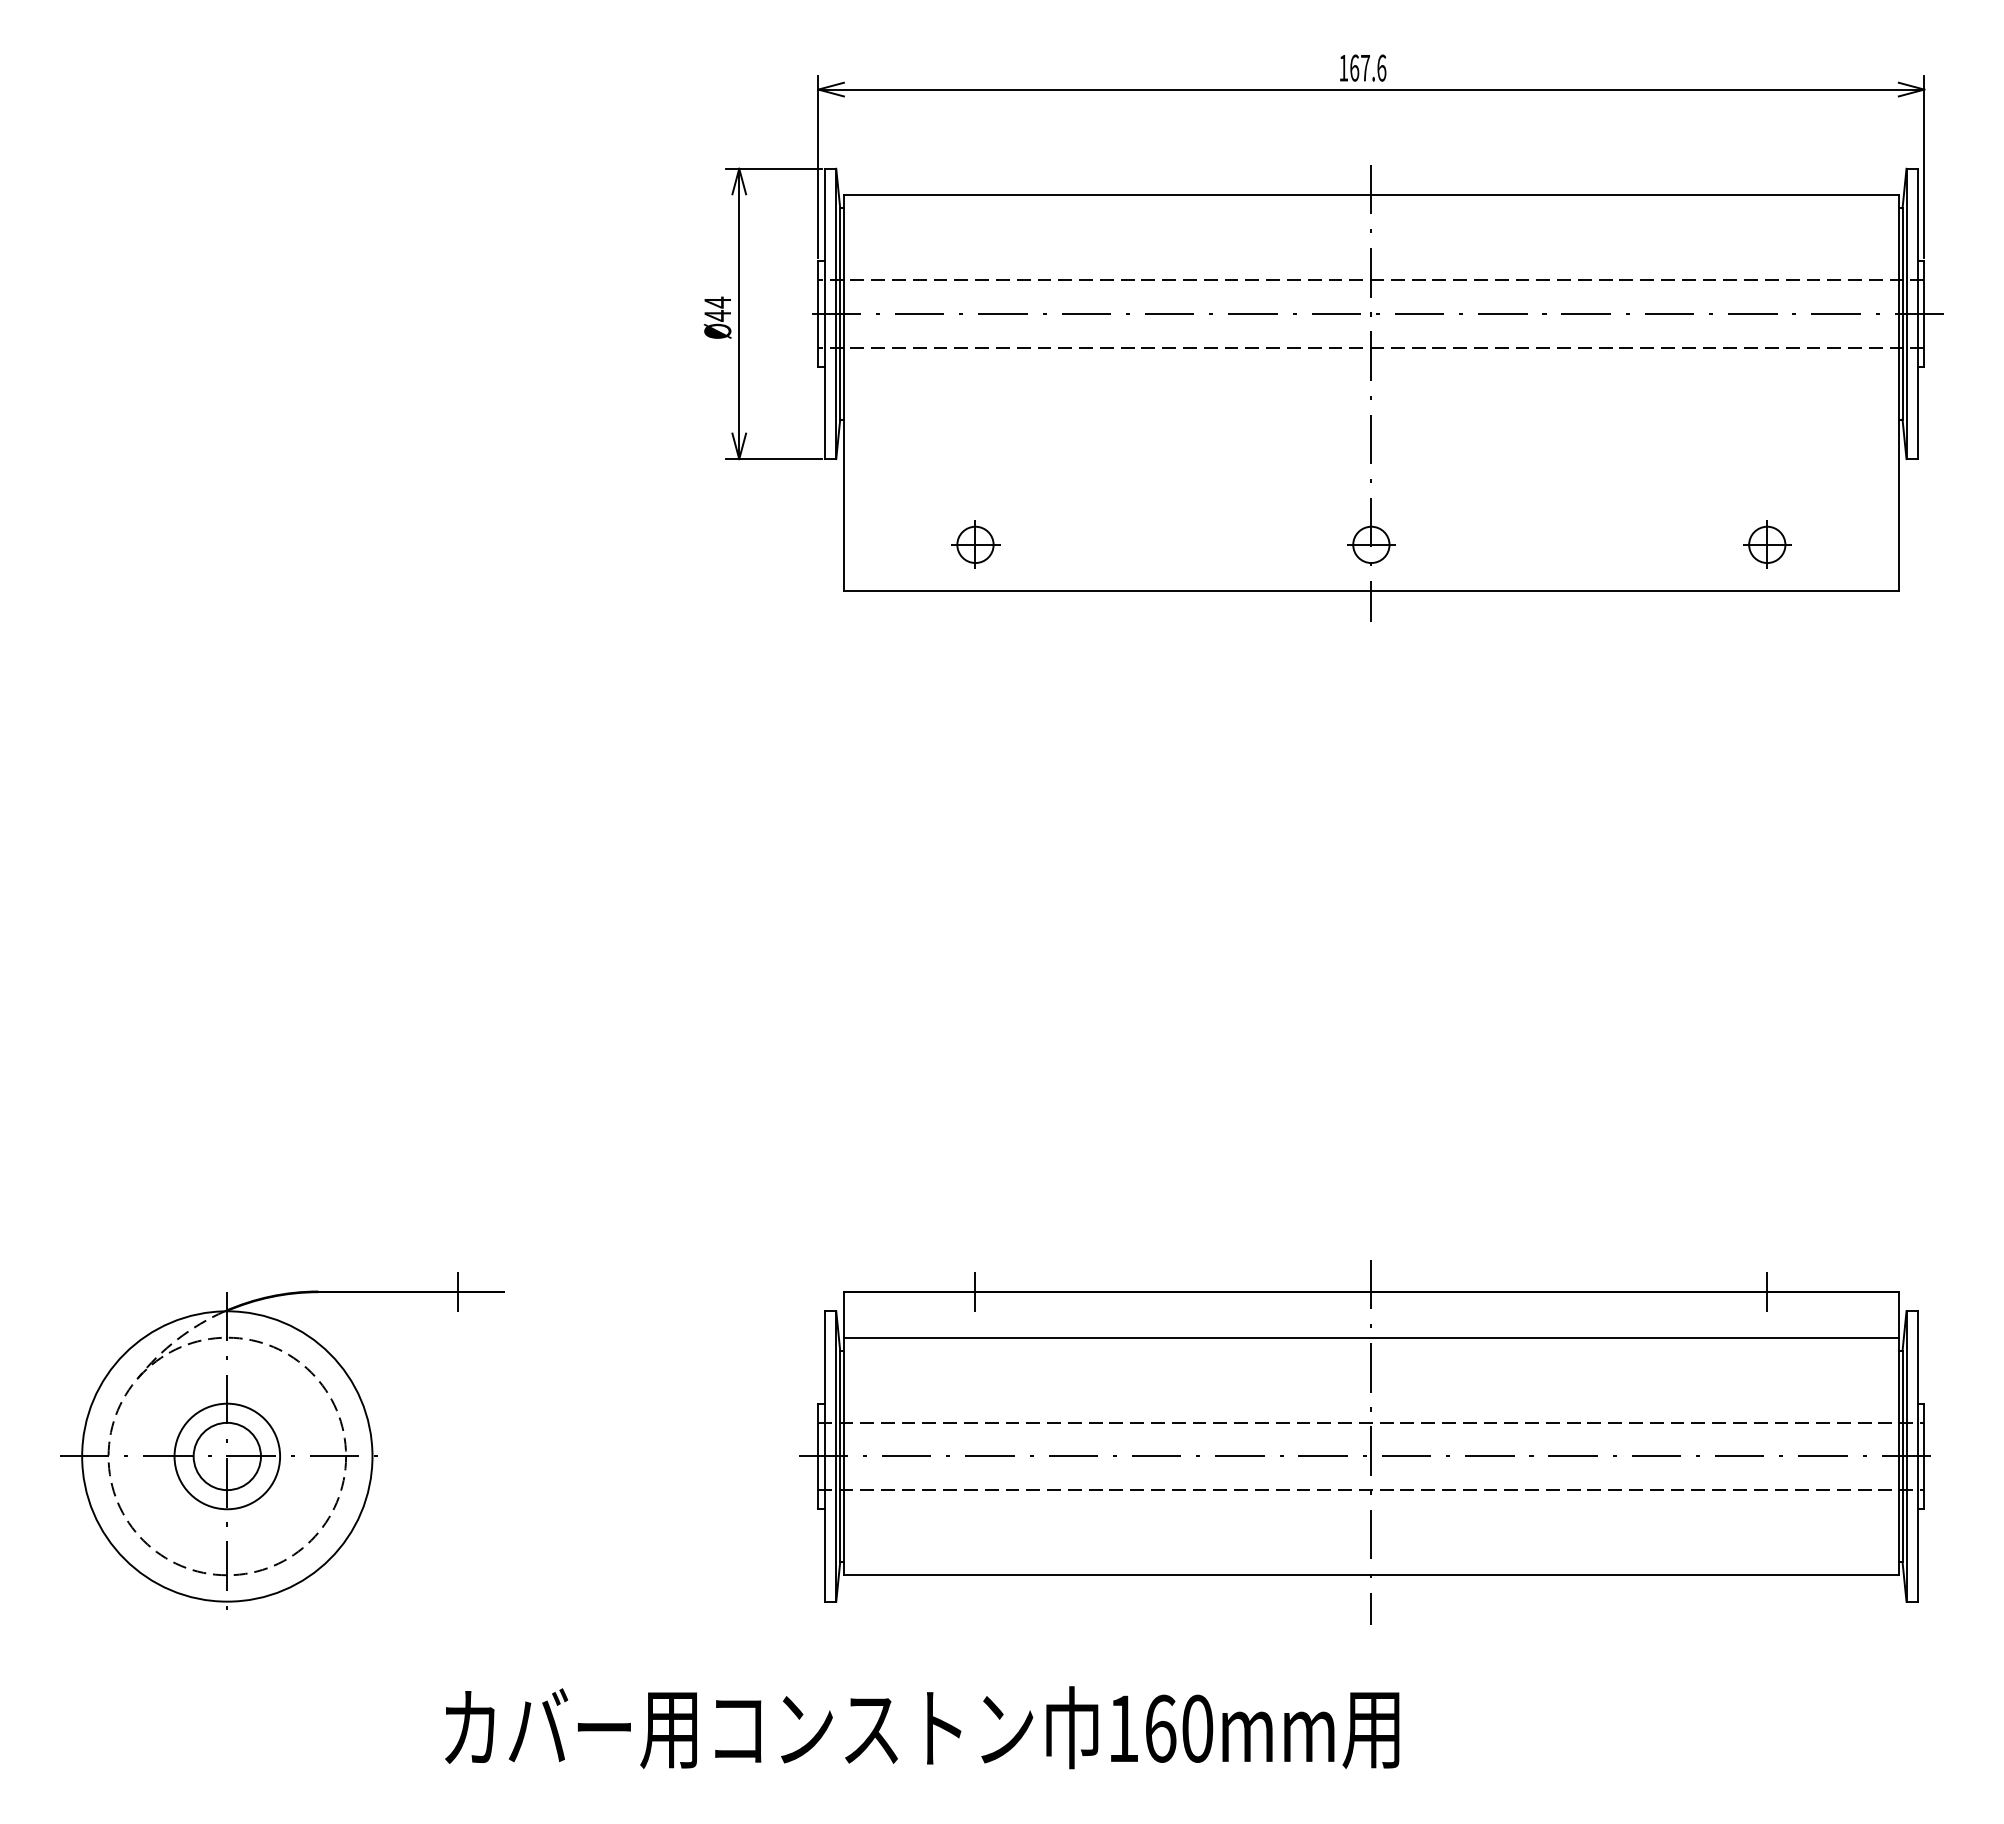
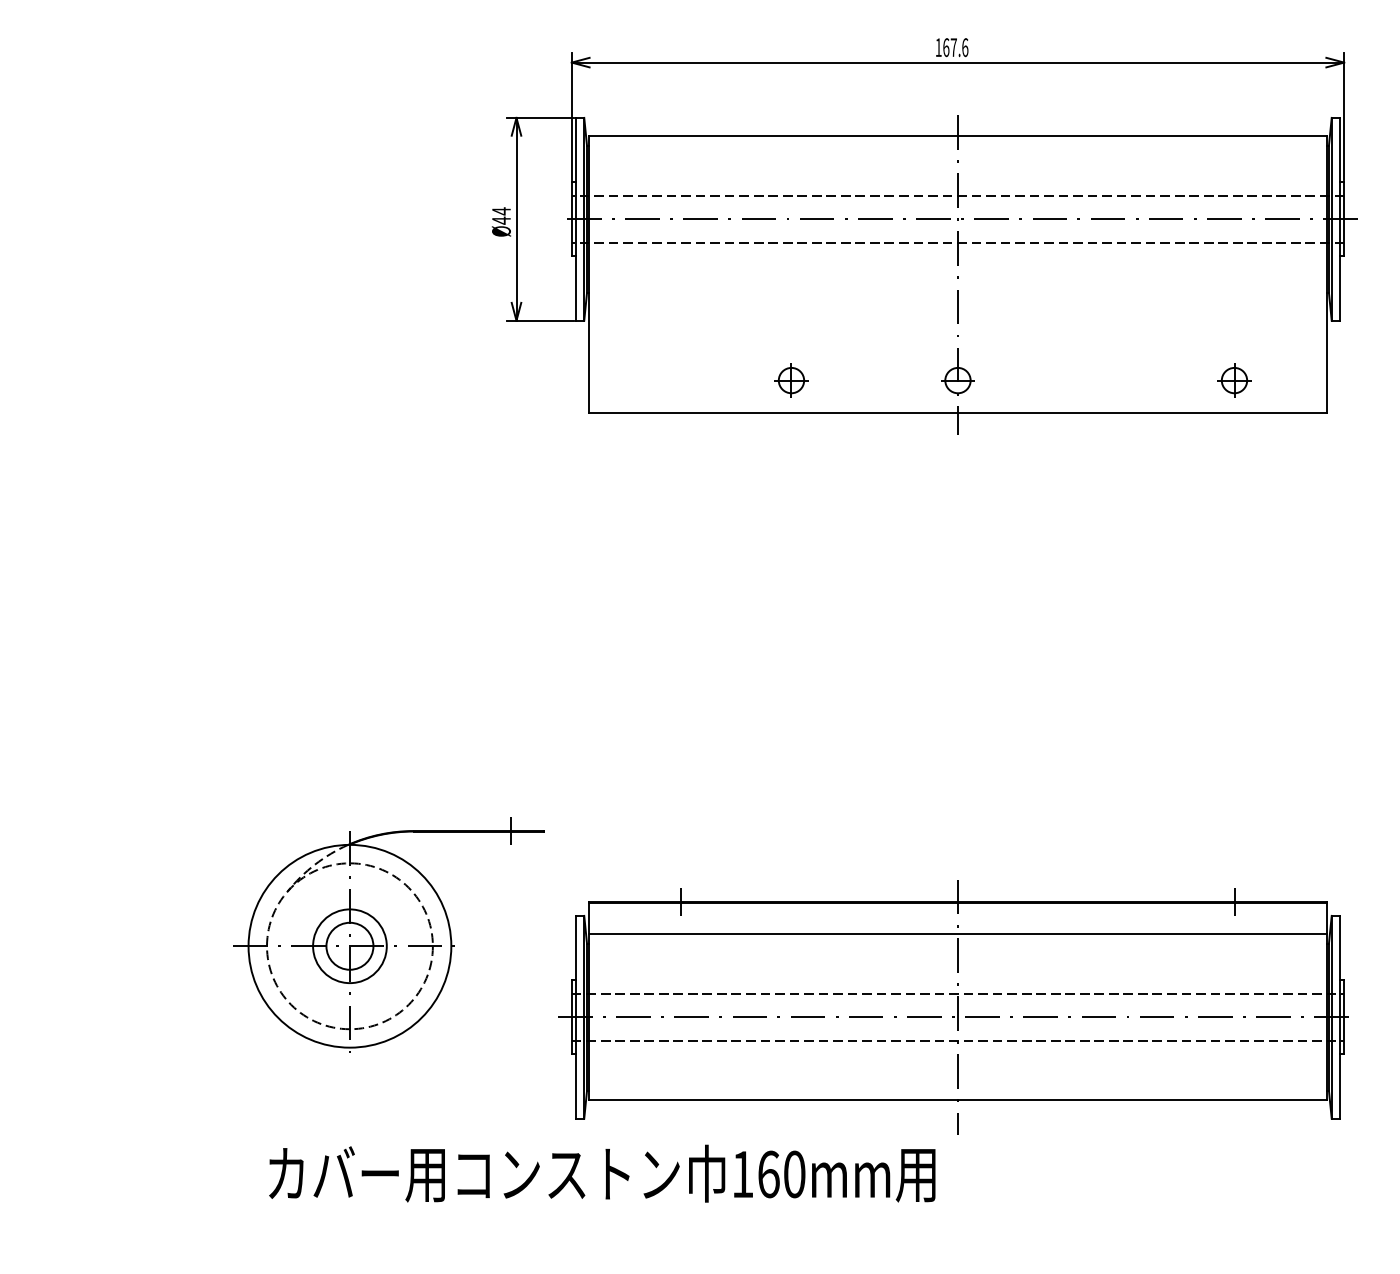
part: (975, 544) -> (791, 380), moved
part: (282, 1439) -> (388, 934), moved
text: (922, 1727) -> (602, 1173), moved

